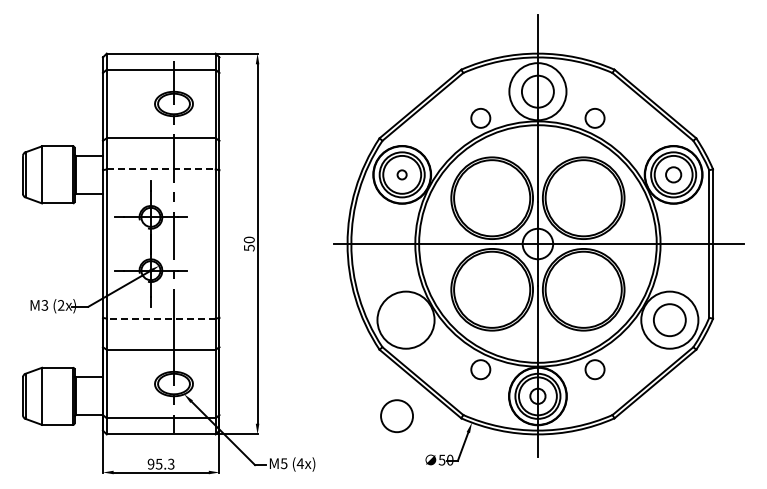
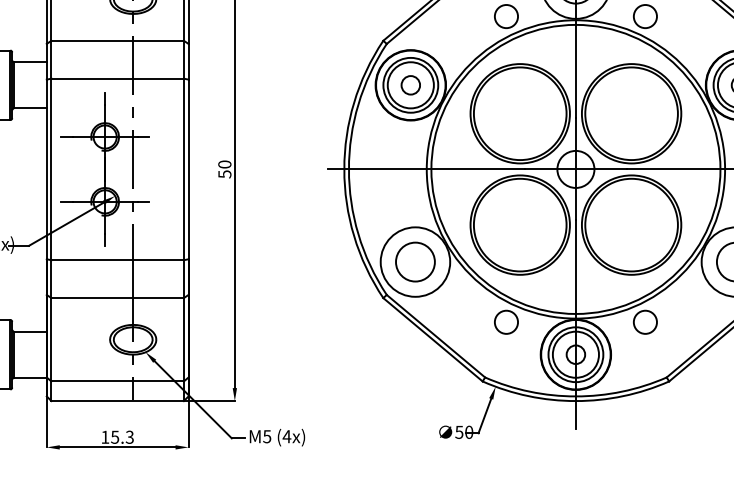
line: (161, 169) -> (117, 78), dashed -> solid
circle: (401, 174) -> (409, 84), size x1.67
line: (160, 318) -> (116, 260), dashed -> solid
circle: (396, 416) -> (414, 262), moved
text: (150, 463) -> (104, 436), 95.3 -> 15.3

